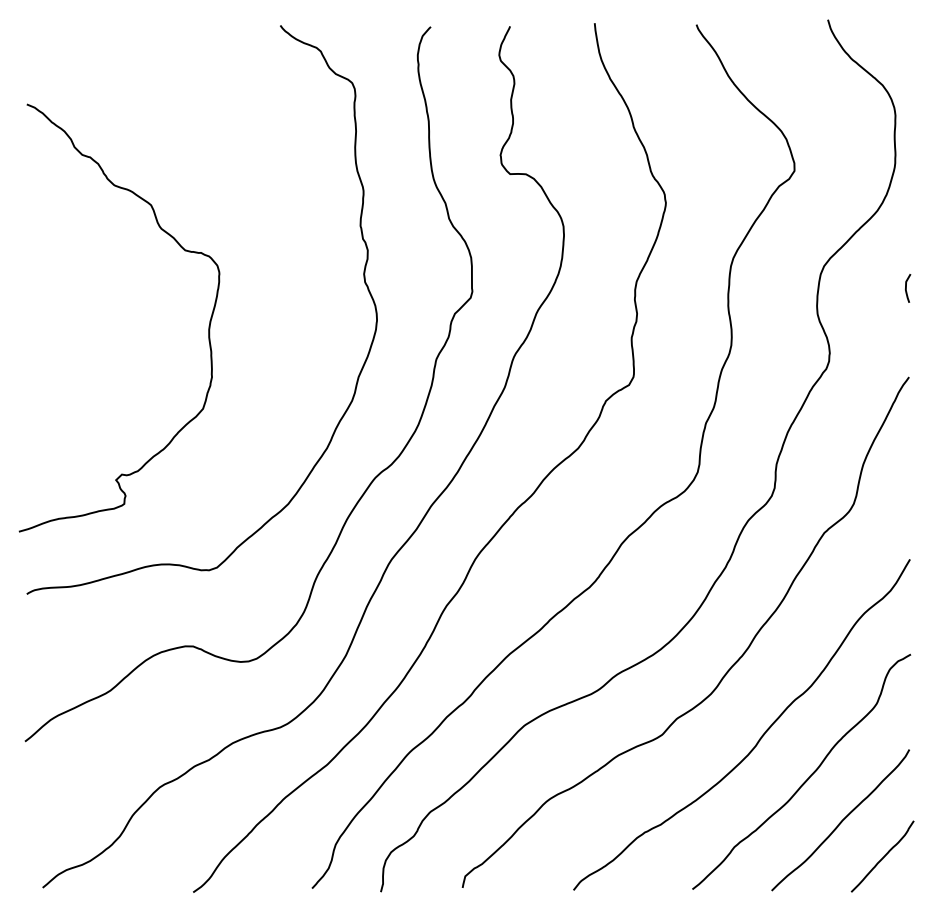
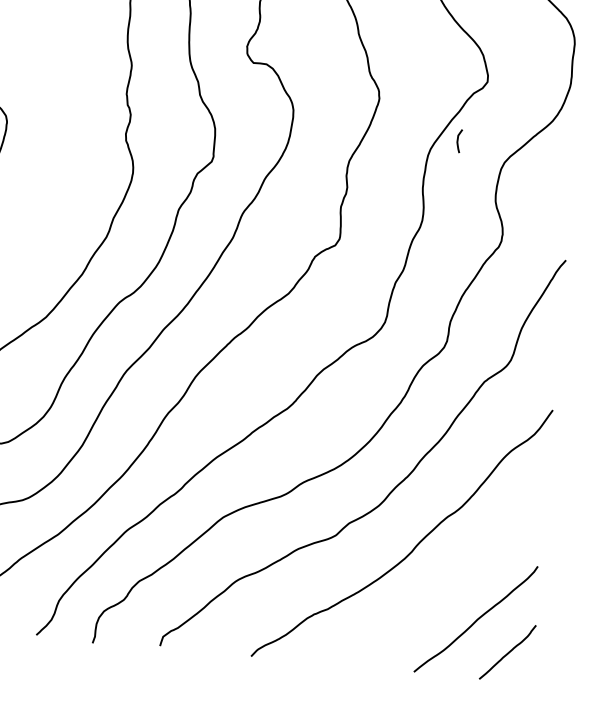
curve: (906, 288) -> (458, 141), moved
curve: (808, 777) -> (452, 581), removed

